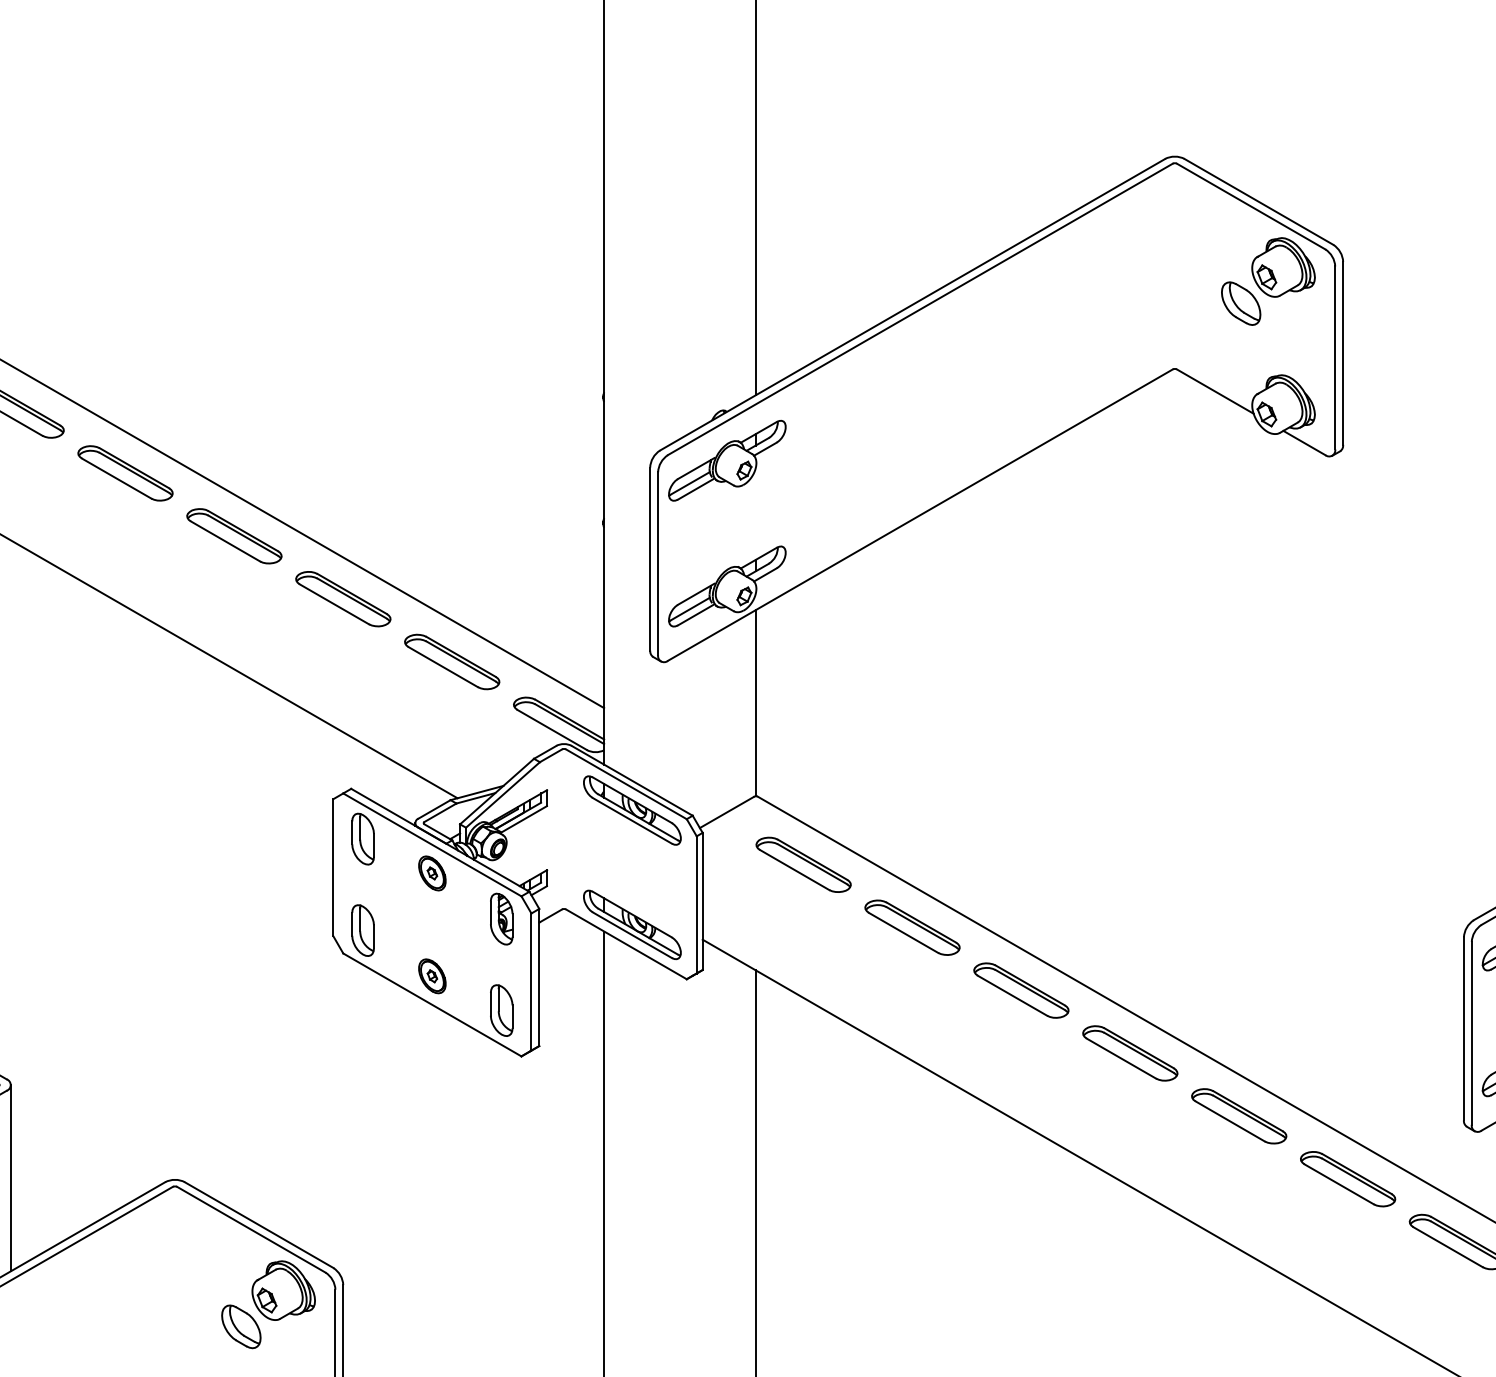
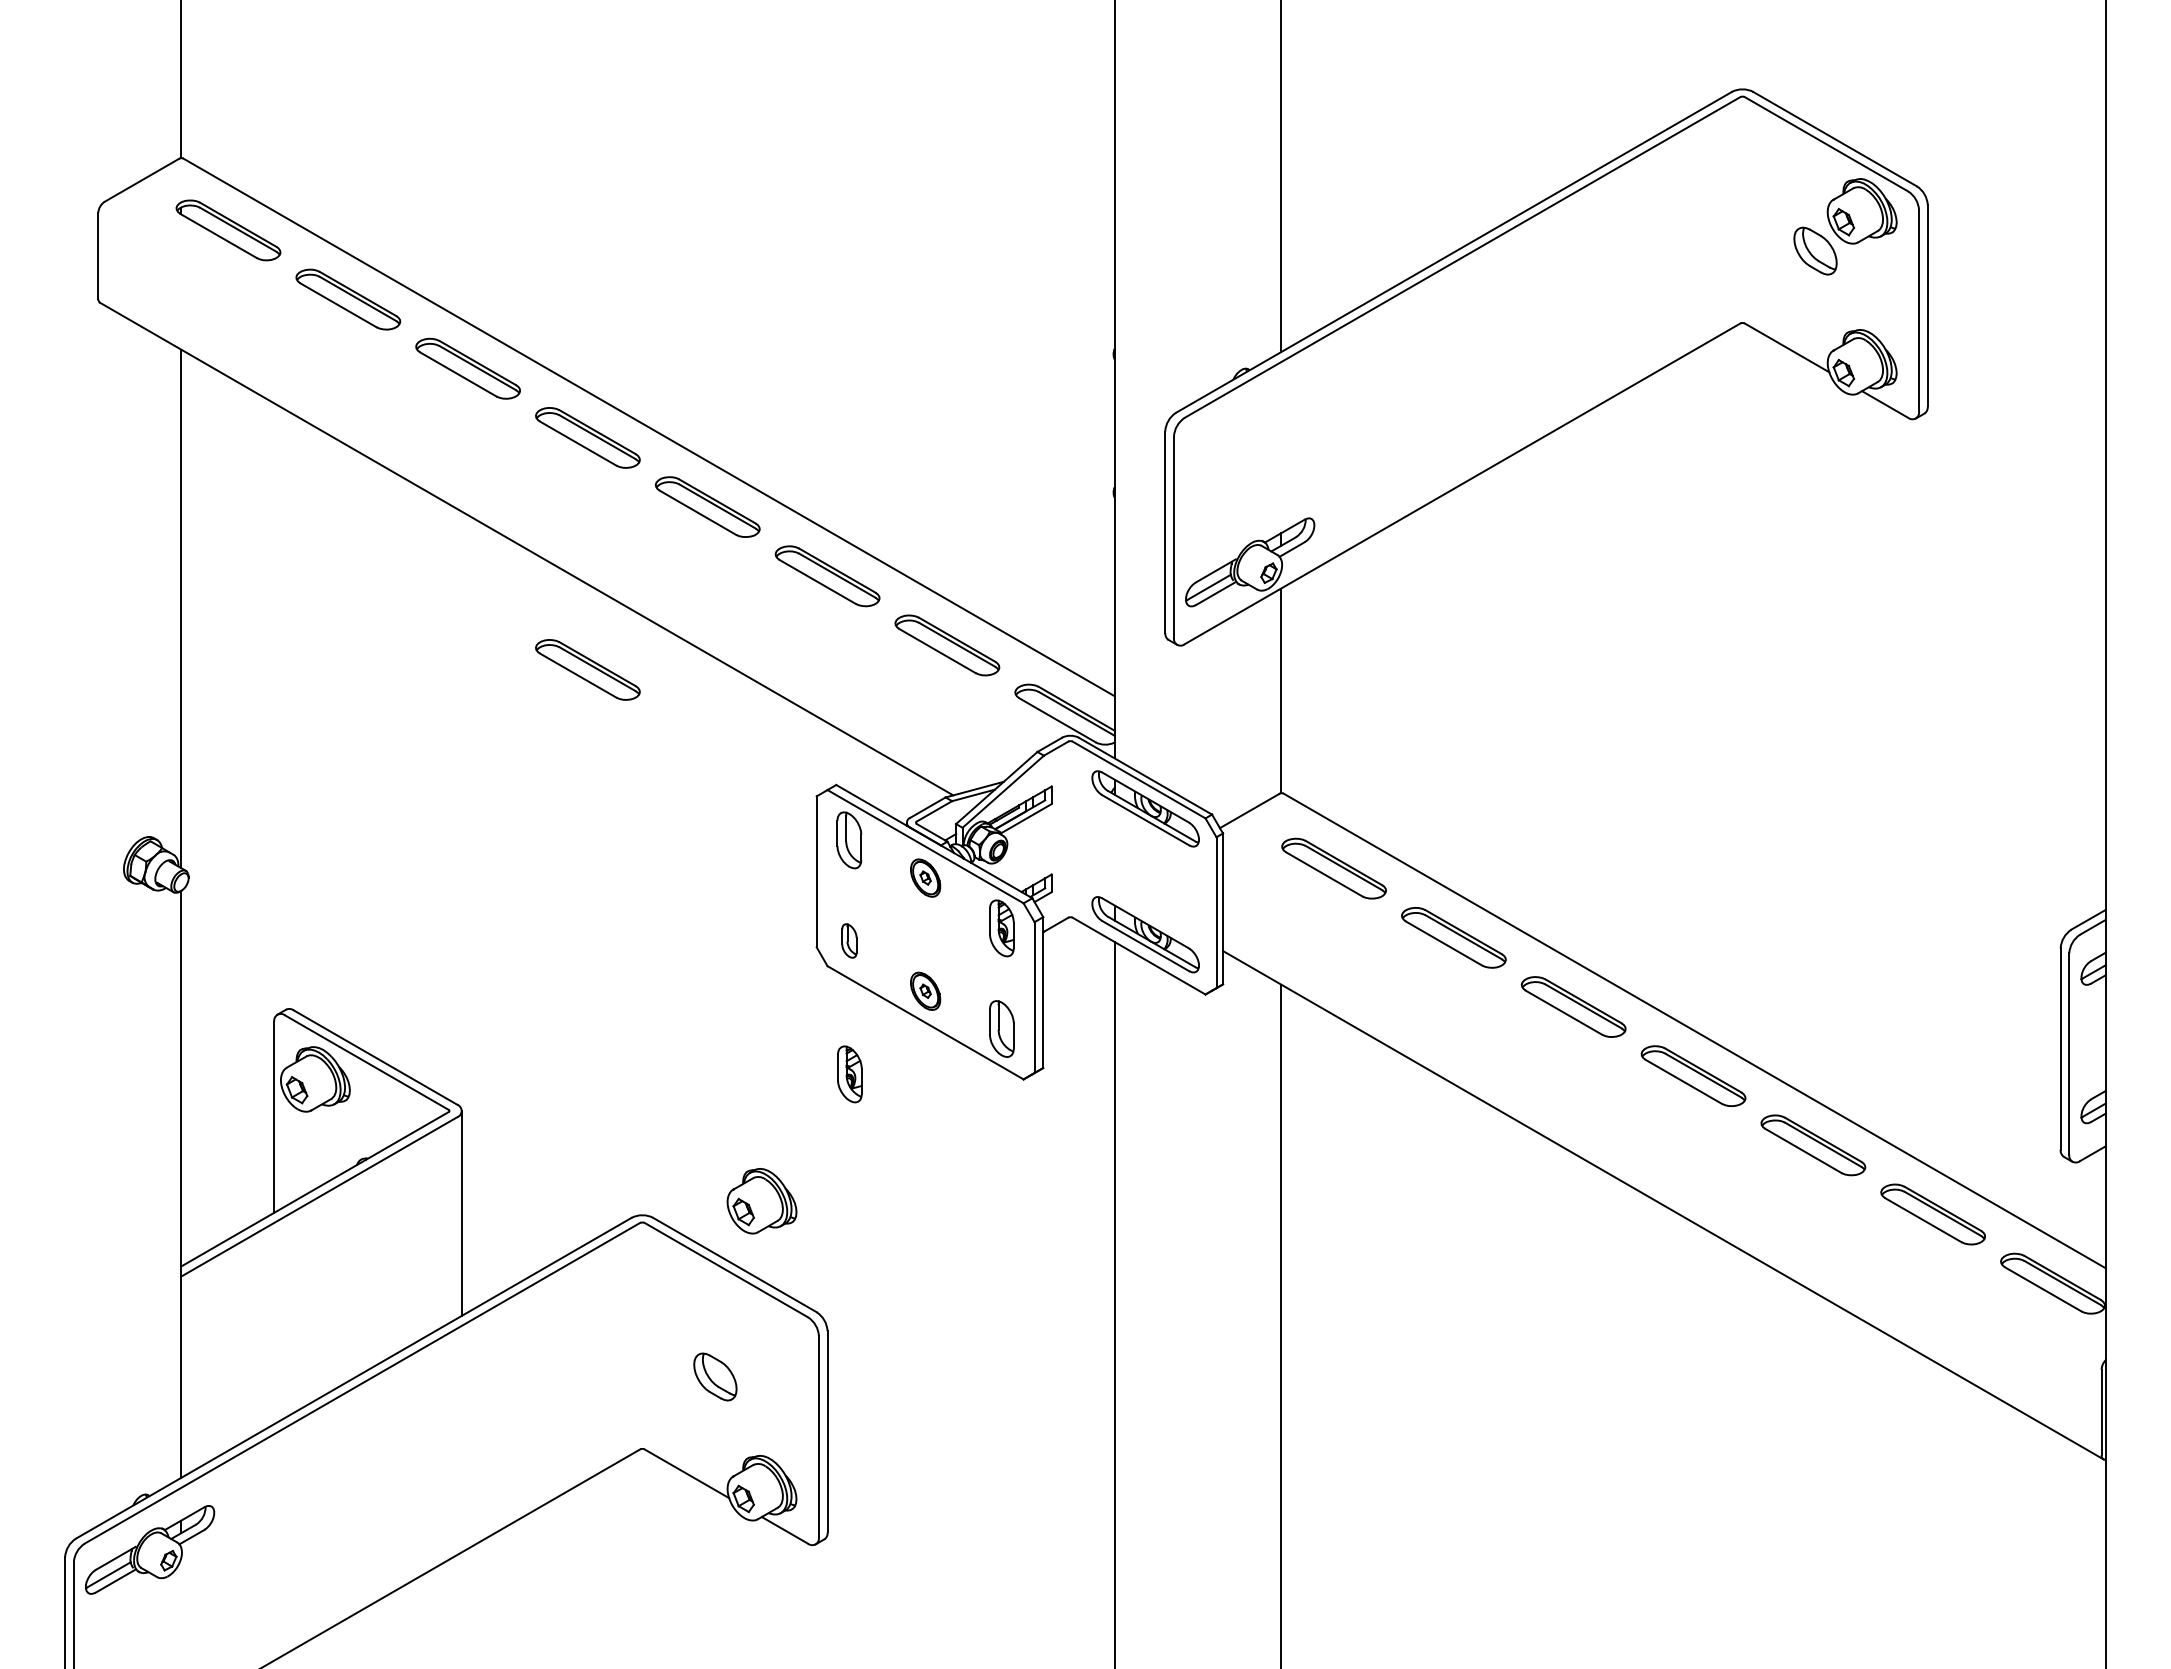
part: (727, 460) -> (1250, 423), removed
part: (125, 683) -> (587, 669), added
part: (363, 930) -> (849, 940), size x0.6
part: (363, 1051) -> (849, 1074), added
part: (283, 1290) -> (761, 1201), moved

